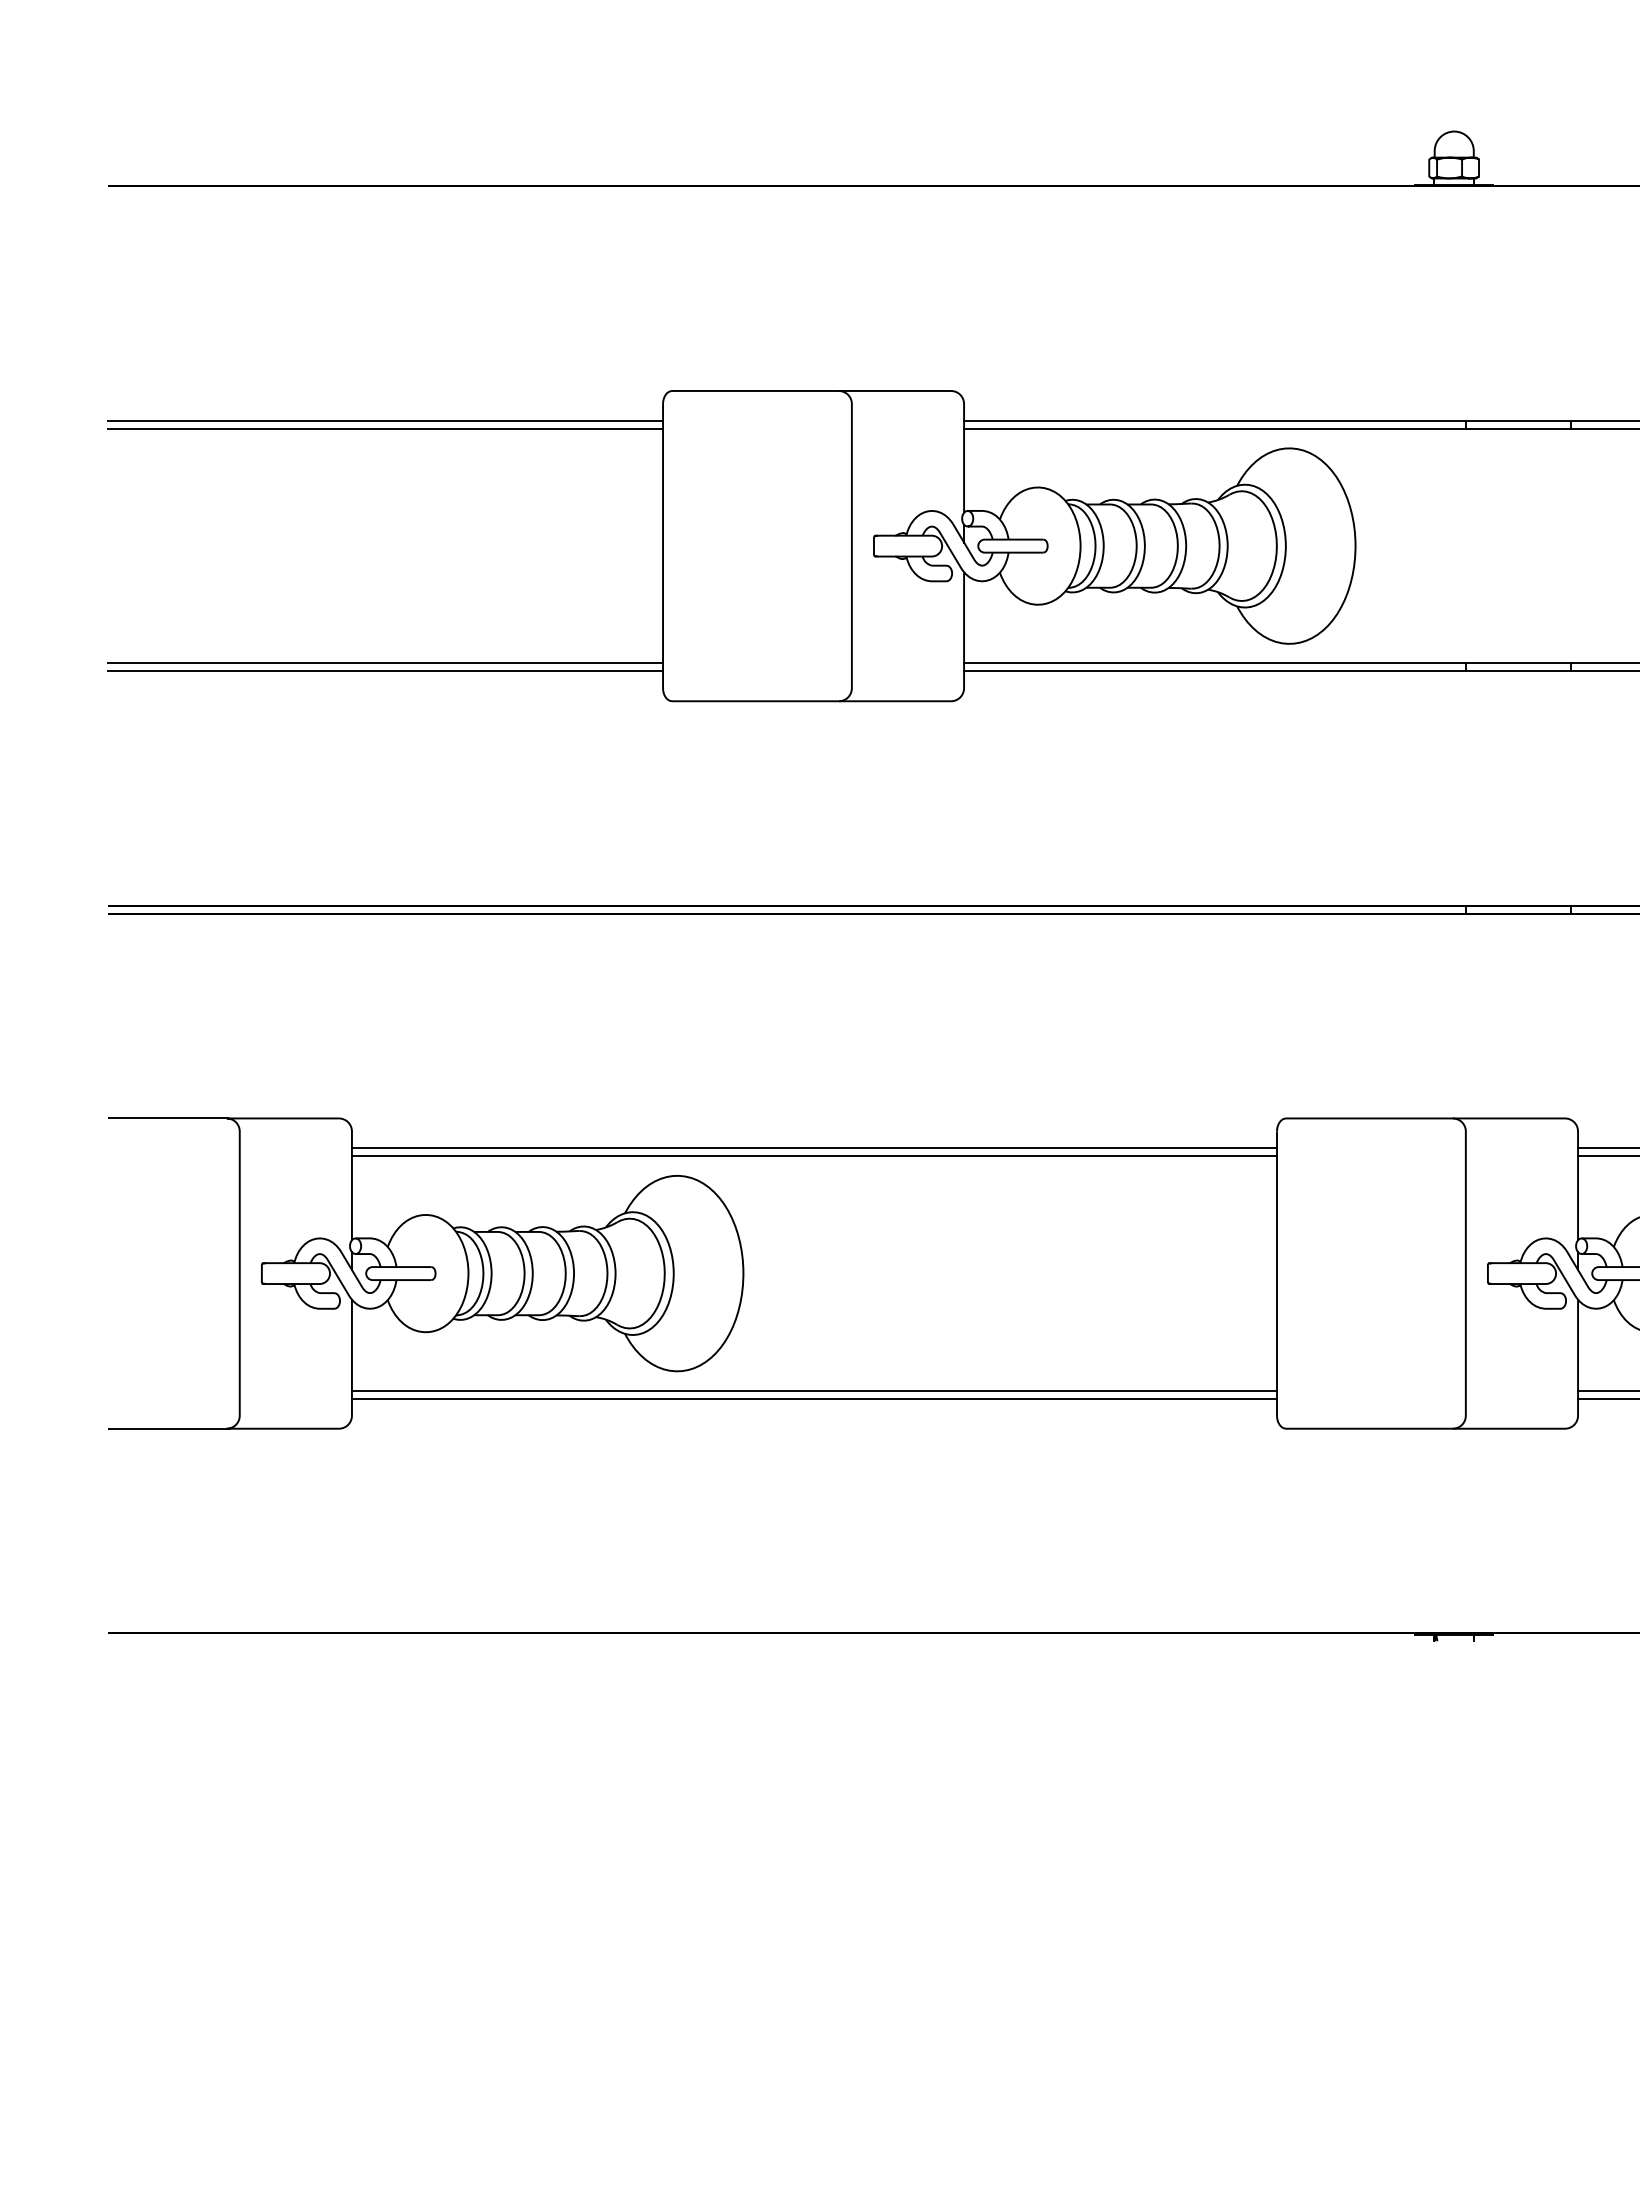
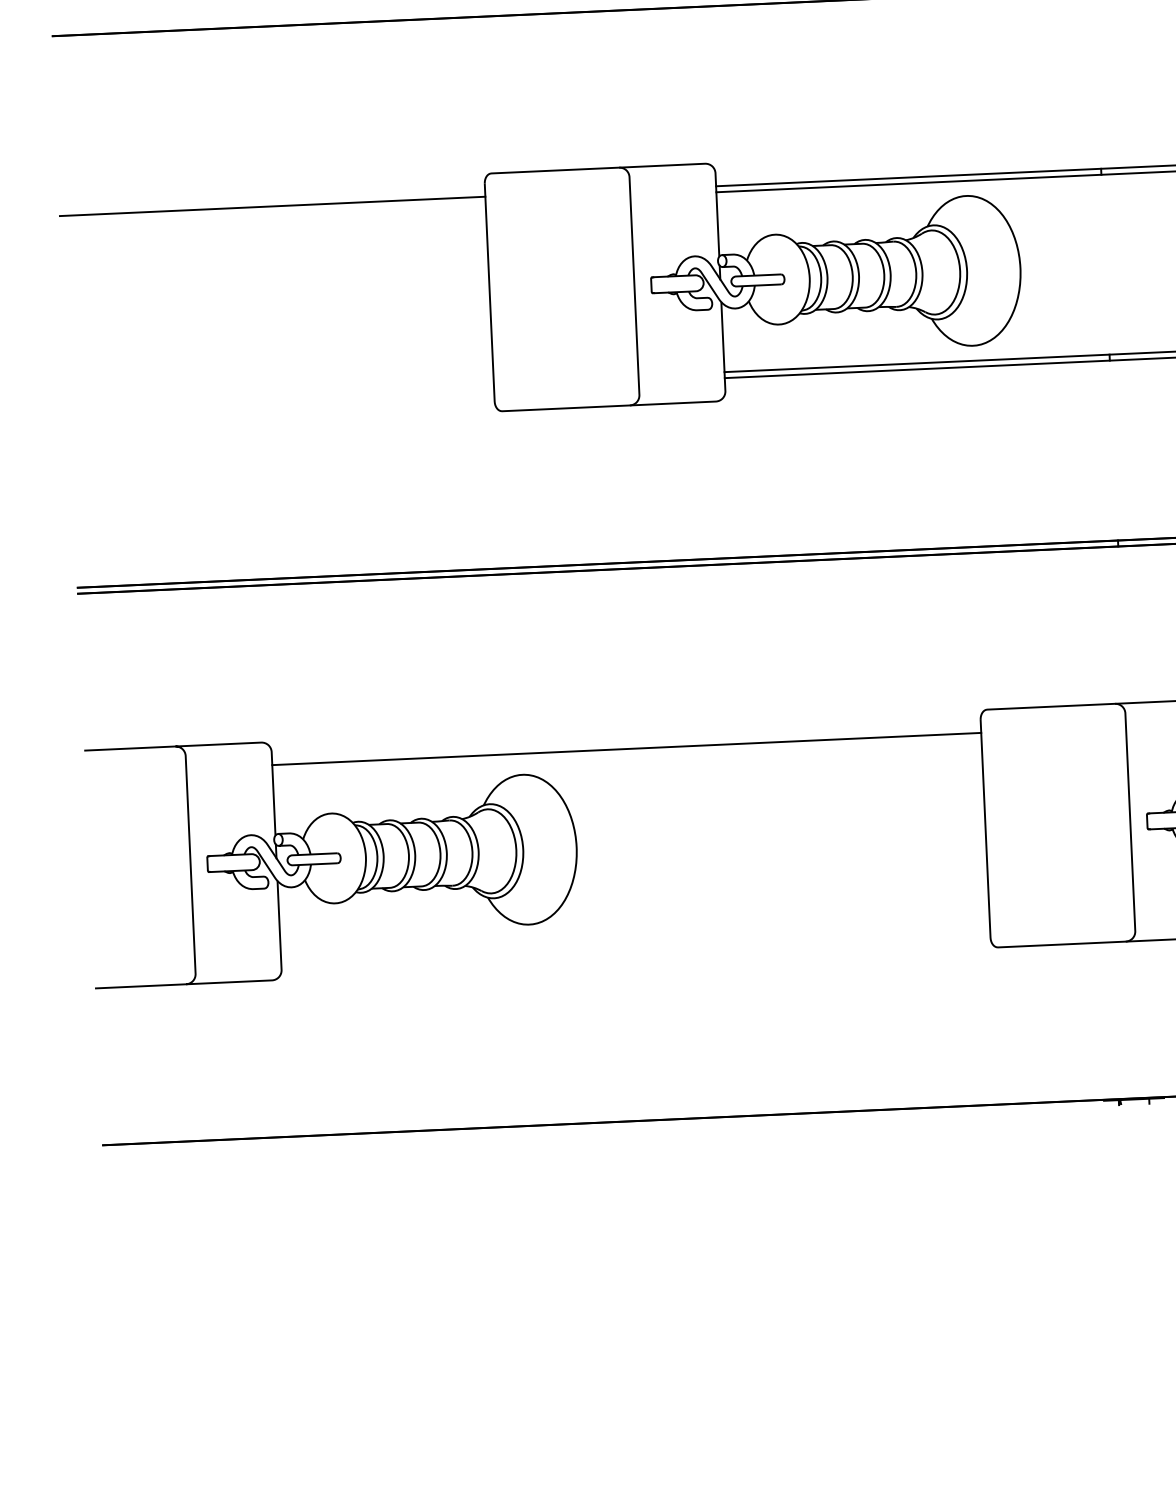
line: (385, 428) -> (272, 212), removed
line: (385, 663) -> (281, 392), removed
line: (385, 671) -> (281, 398), removed
line: (813, 1156) -> (626, 755), removed
line: (813, 1390) -> (634, 934), removed
line: (813, 1398) -> (634, 940), removed

